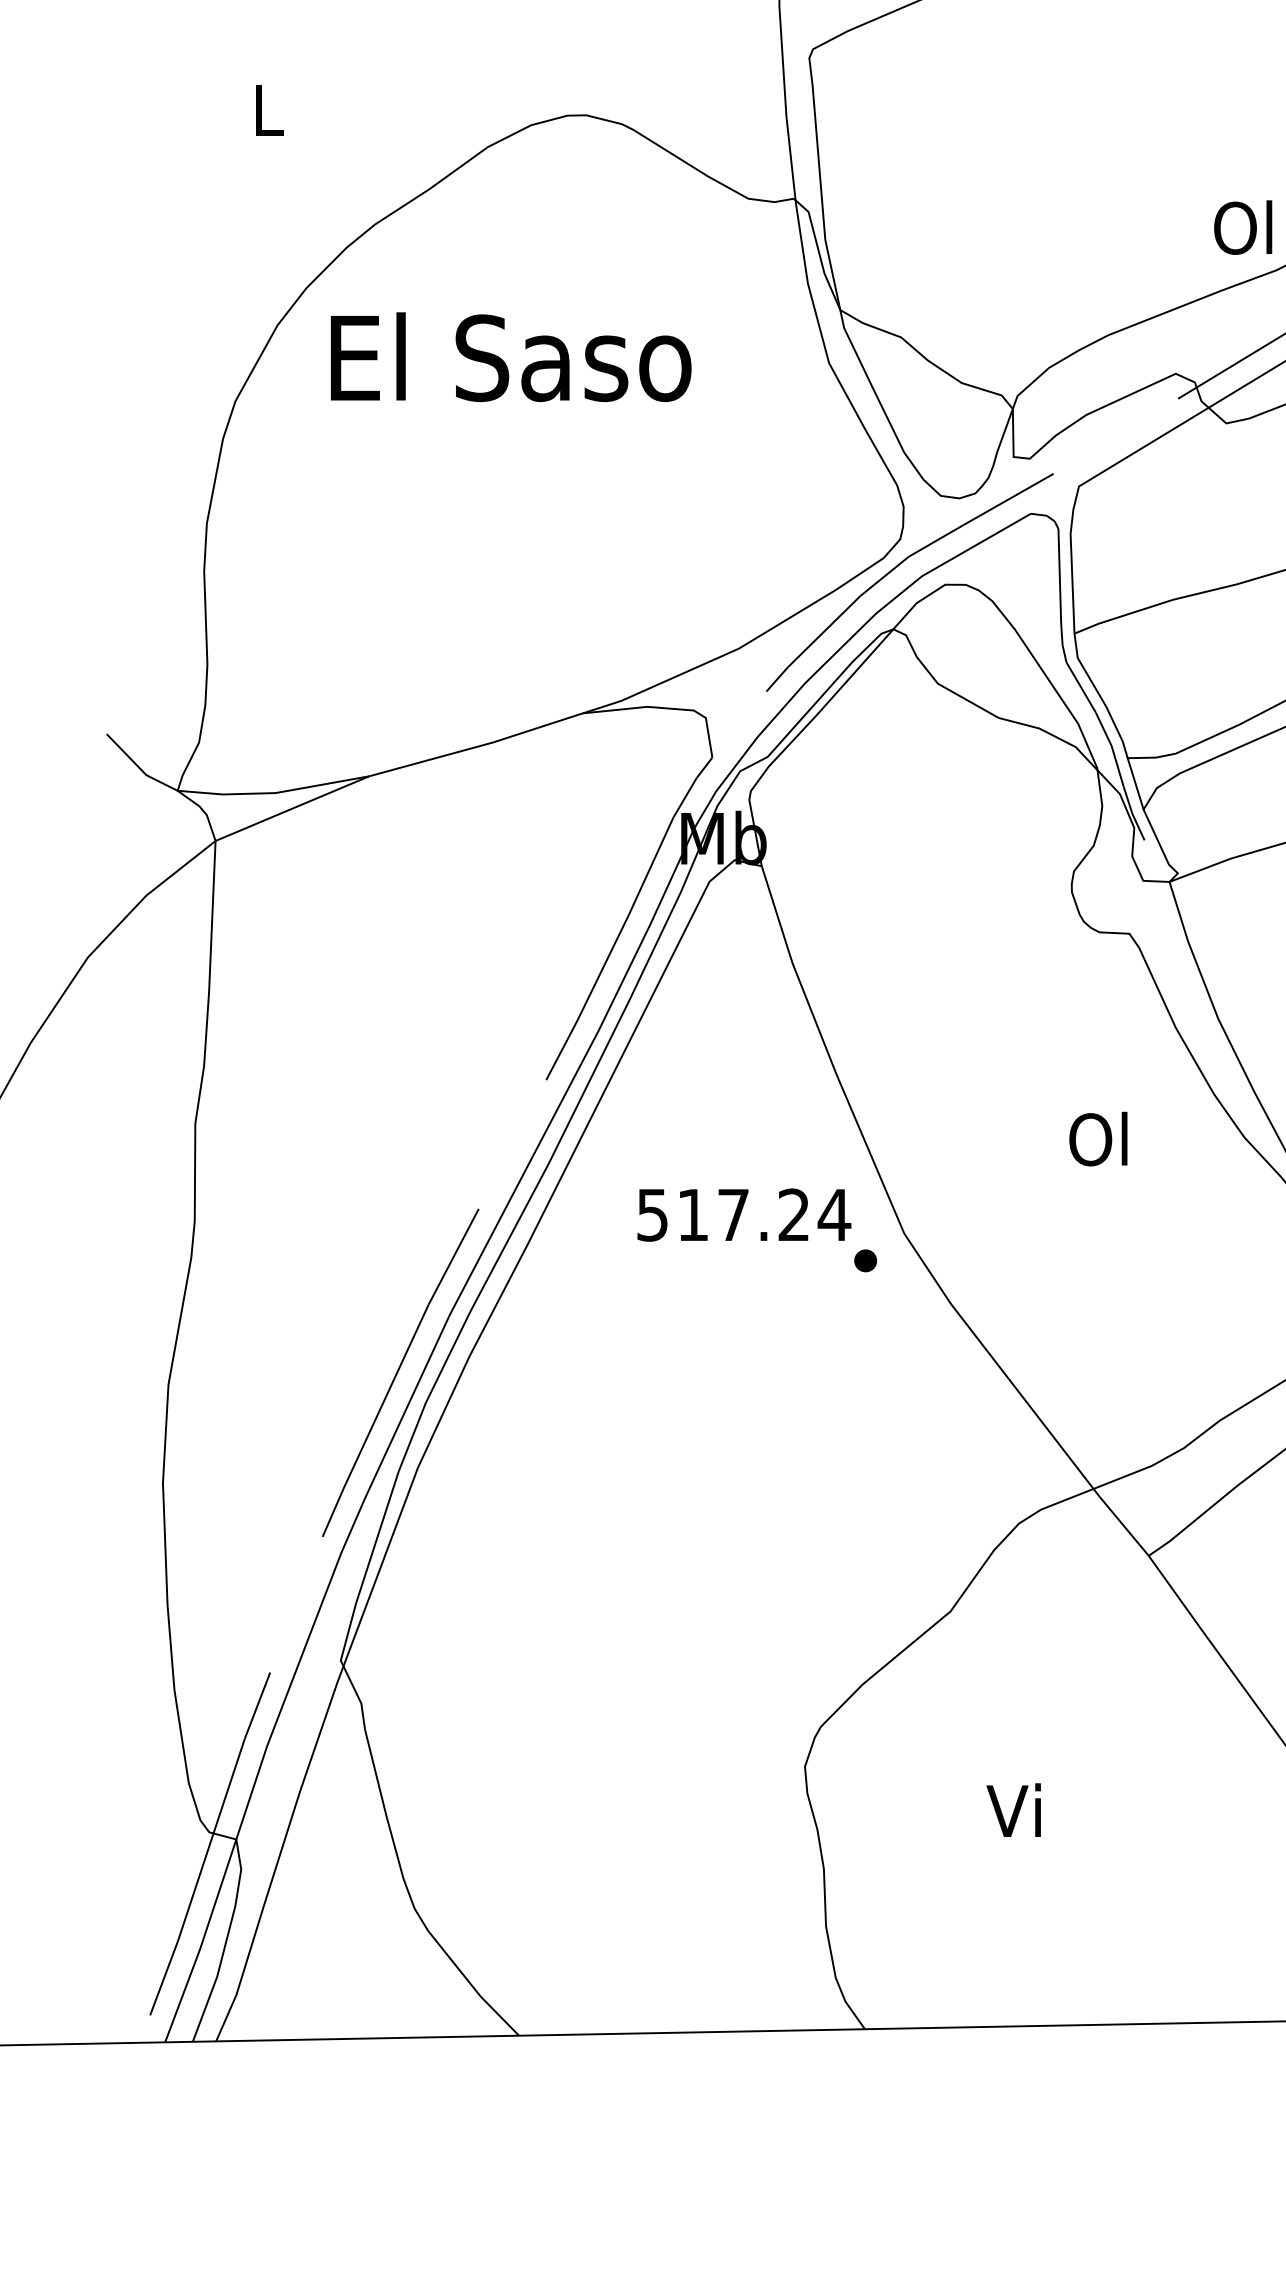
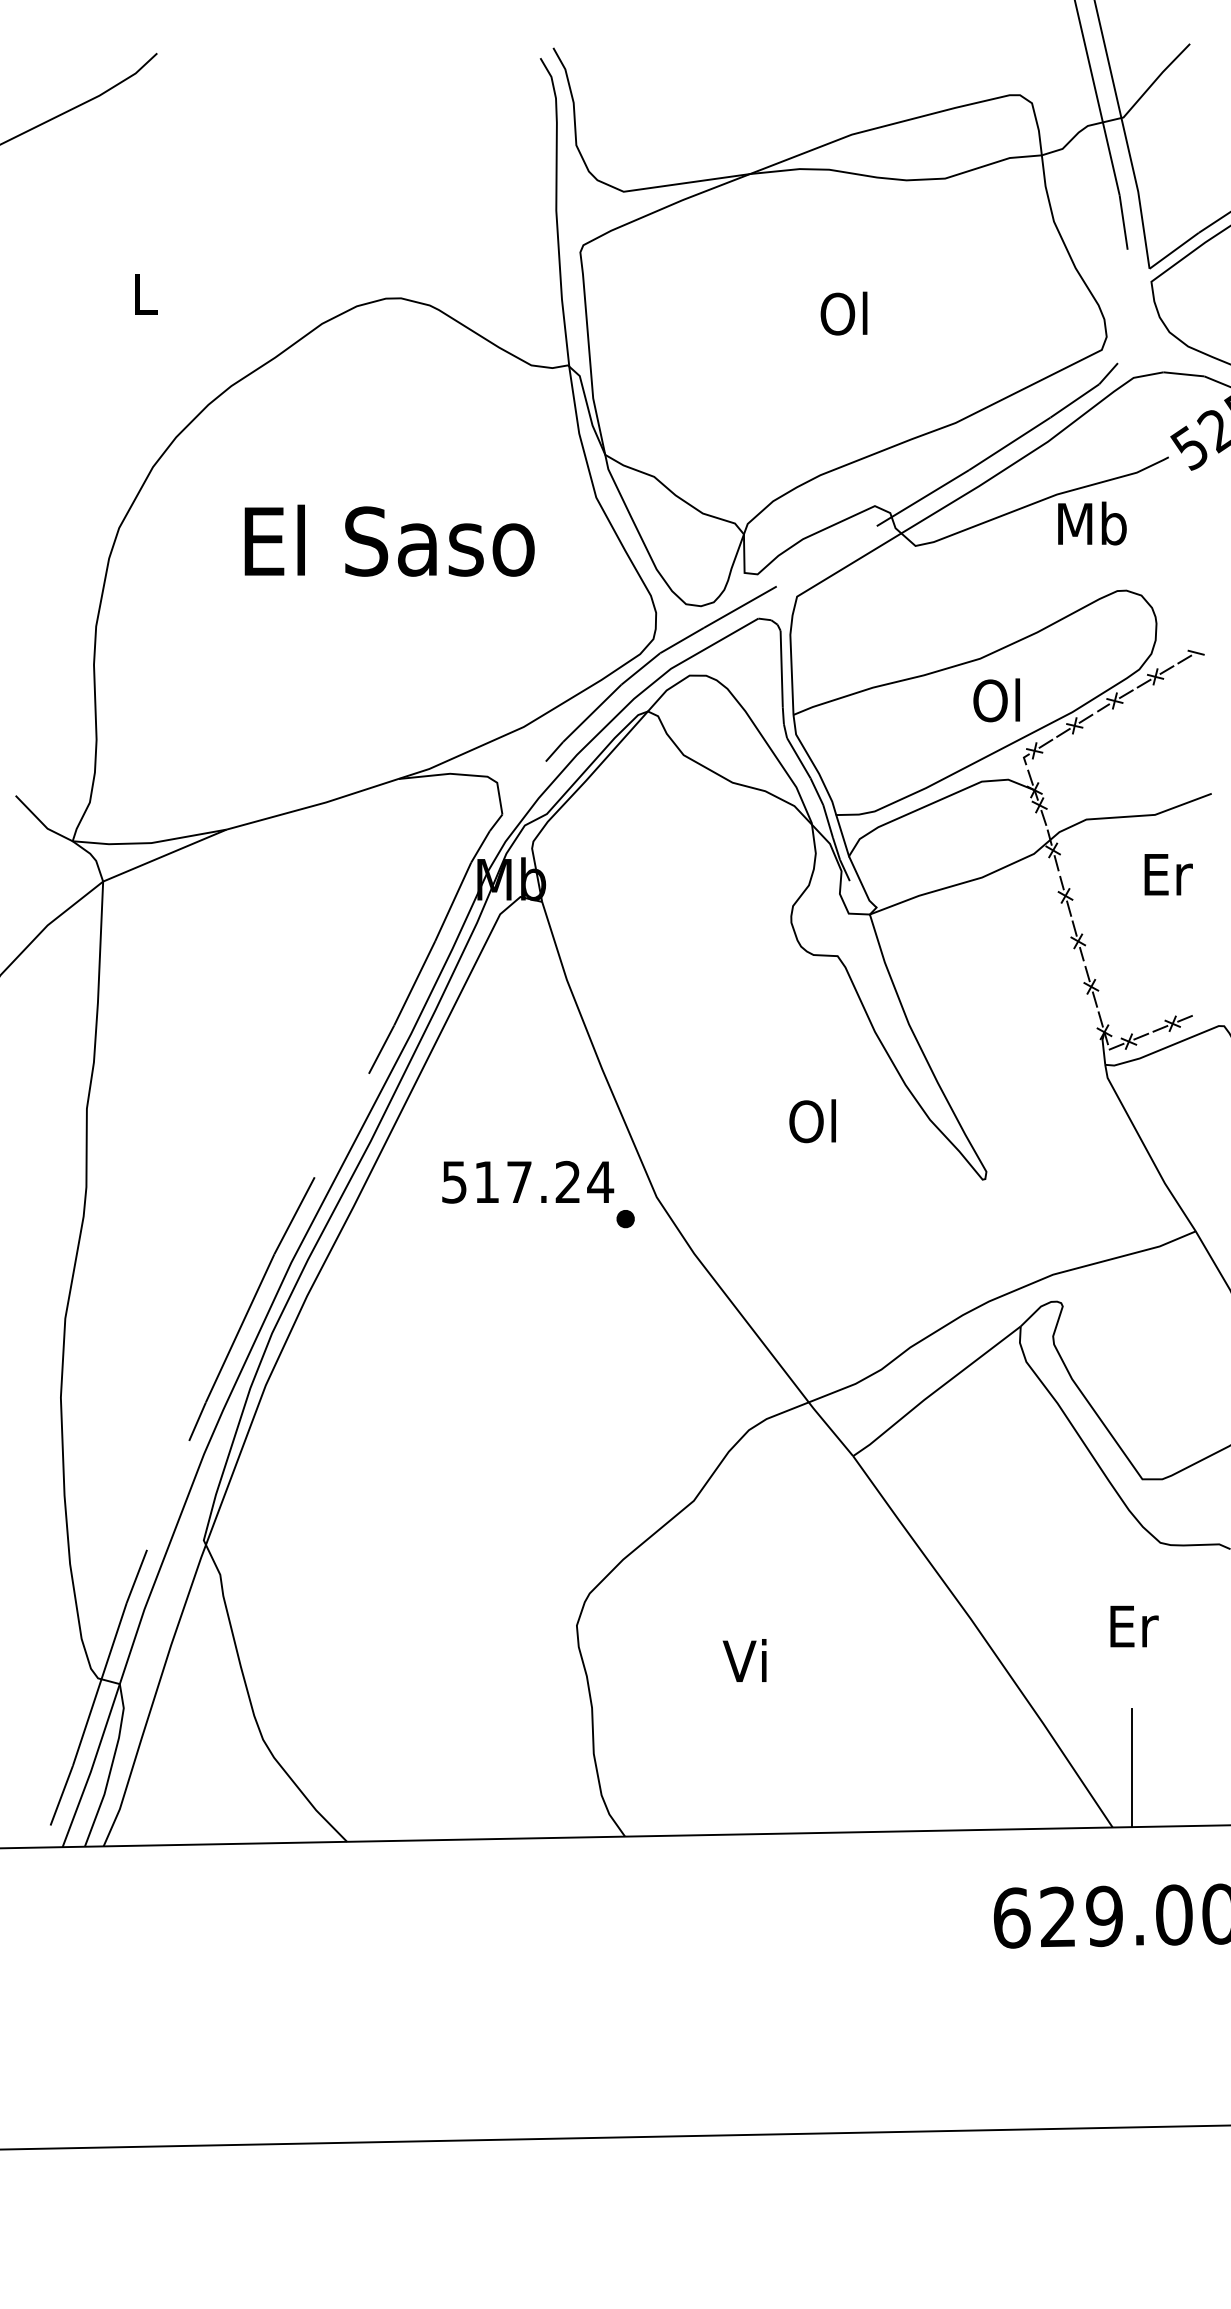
text: (1242, 227) -> (843, 313), moved
text: (510, 356) -> (389, 540), moved

